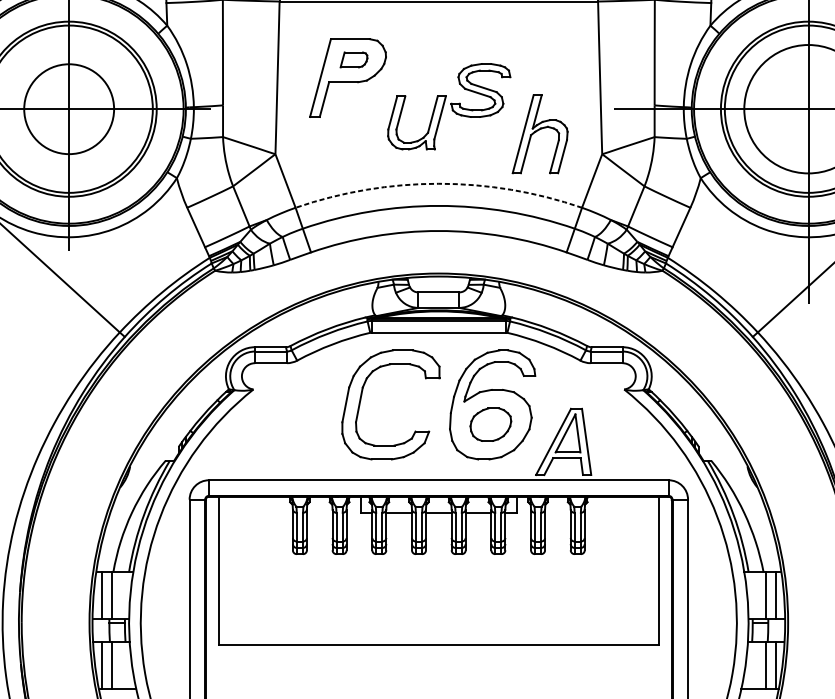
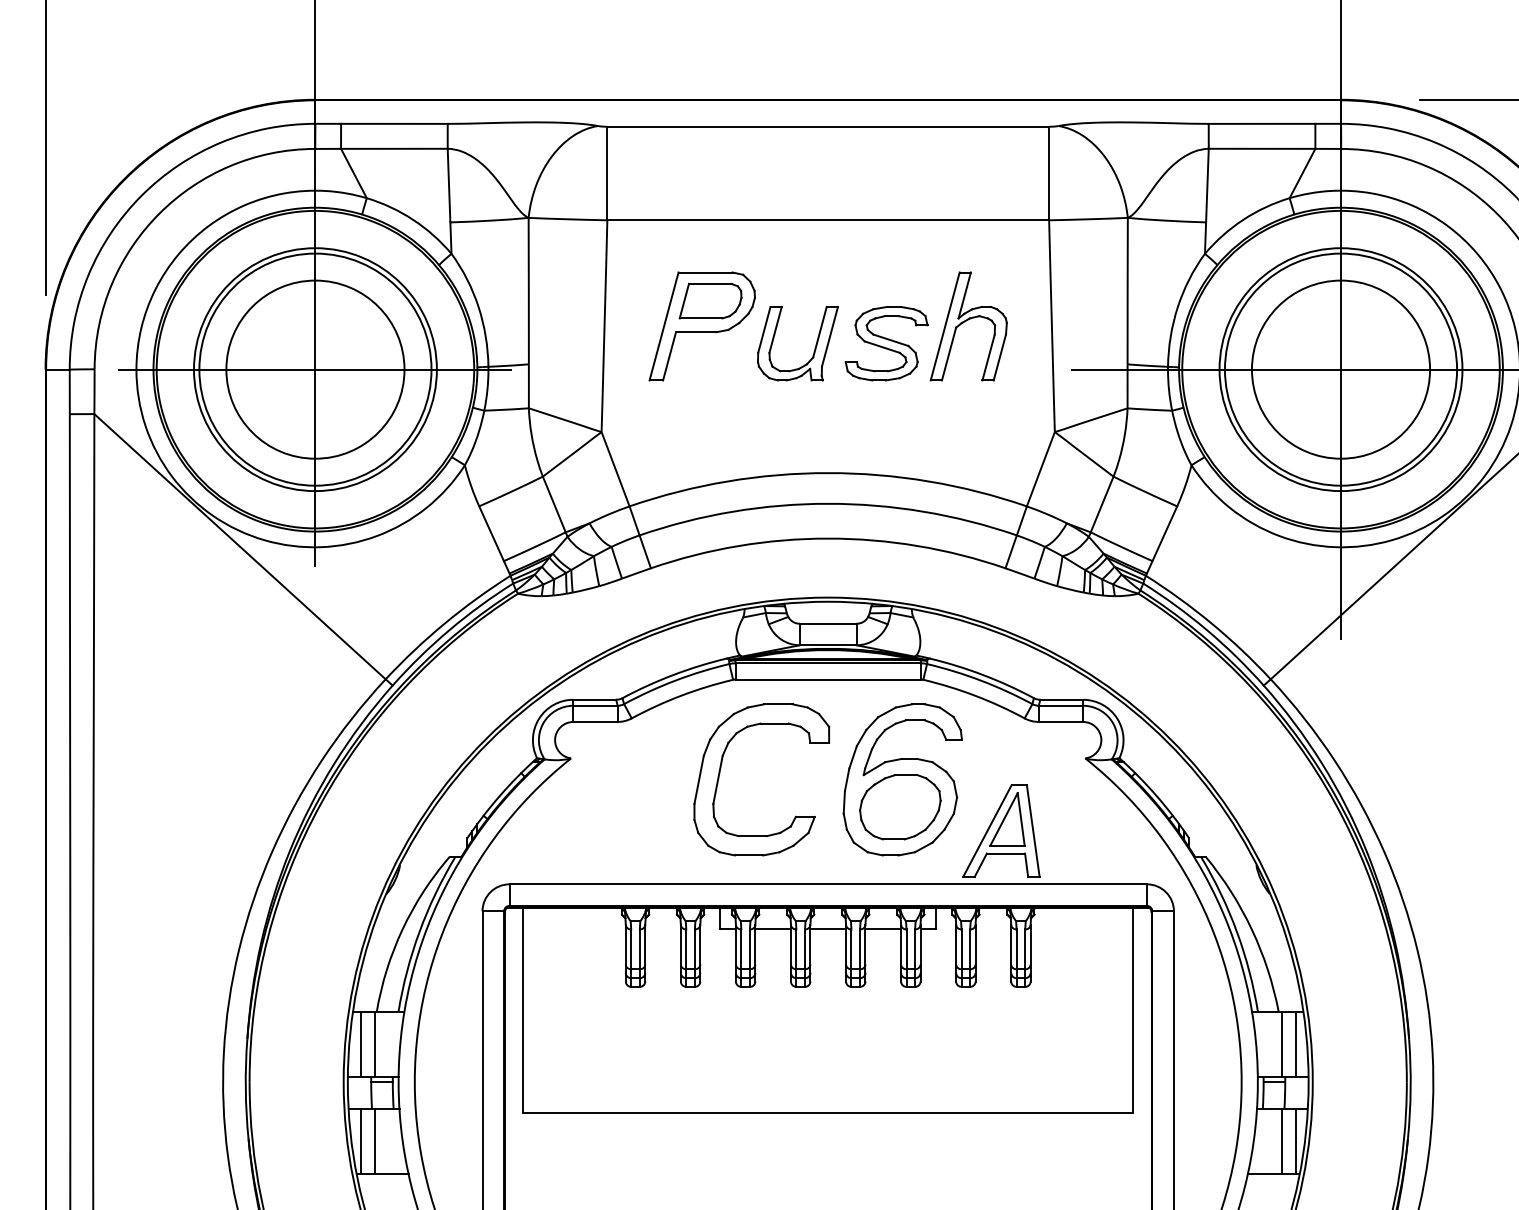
part: (353, 60) -> (710, 301), size x1.67
circle: (69, 109) -> (315, 369), size x1.43
part: (428, 126) -> (814, 348), moved
part: (539, 134) -> (968, 326), moved
arc: (439, 184) -> (828, 473), dashed -> solid
part: (490, 424) -> (900, 807), size x1.43

